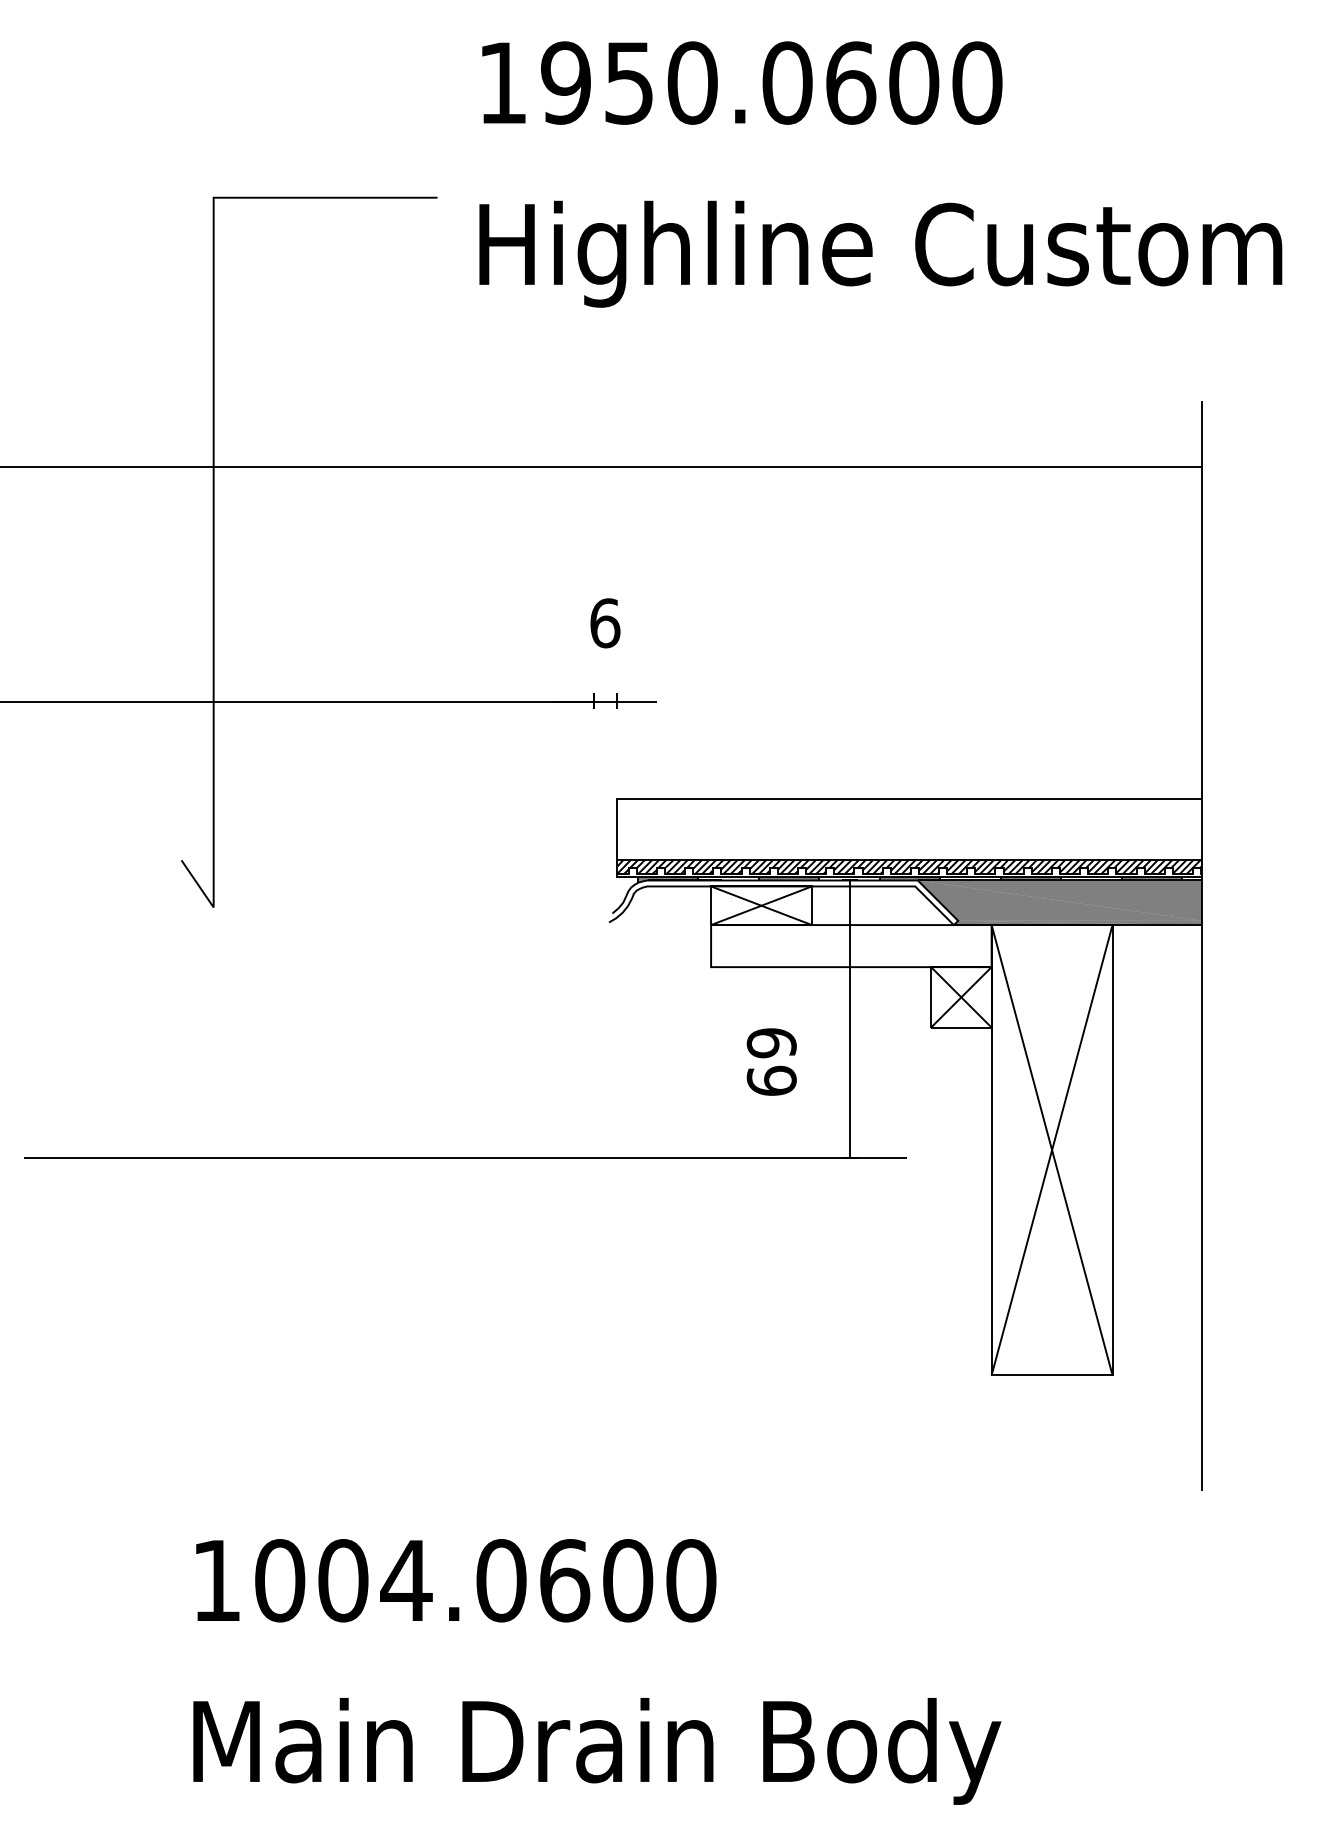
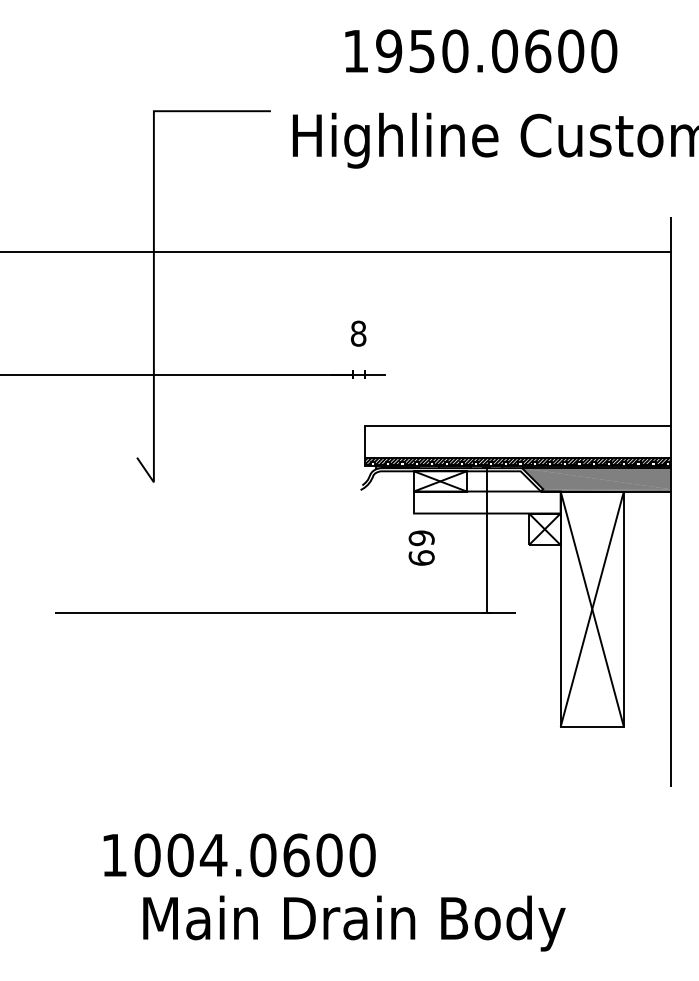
text: (742, 83) -> (481, 51), moved
text: (604, 622) -> (358, 333), 6 -> 8
text: (771, 1060) -> (421, 547), moved
text: (455, 1581) -> (239, 855), moved

